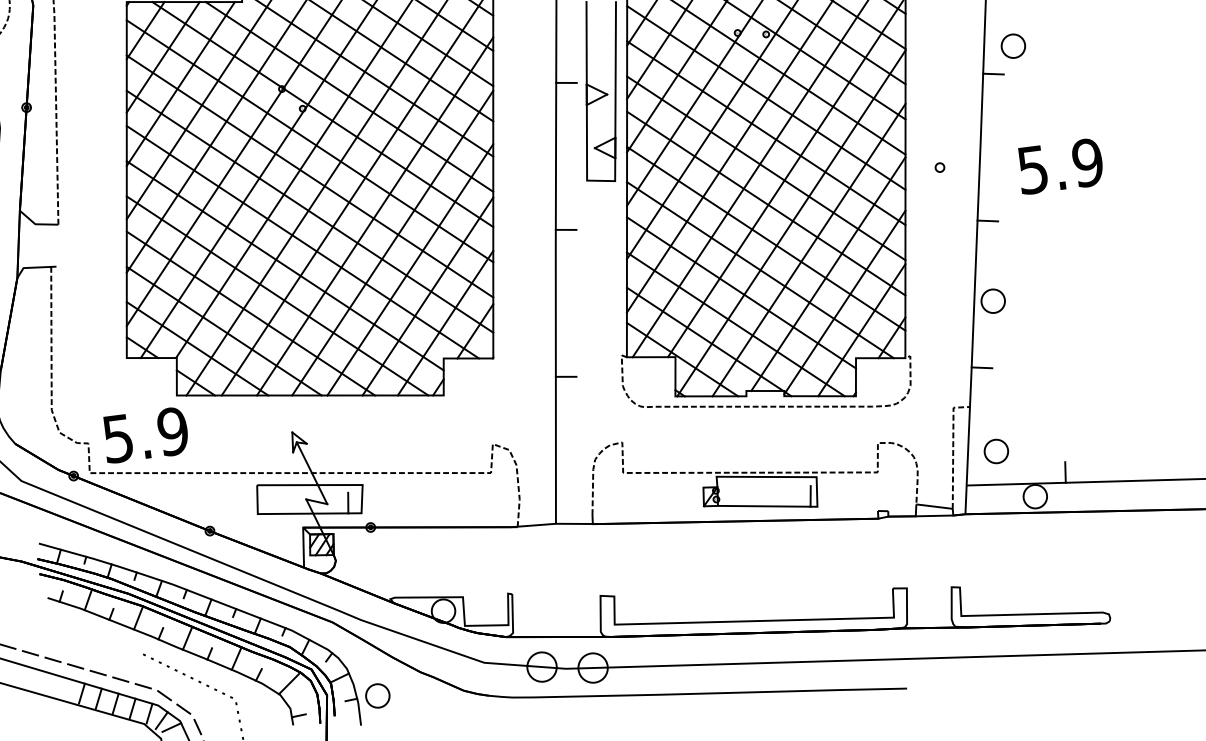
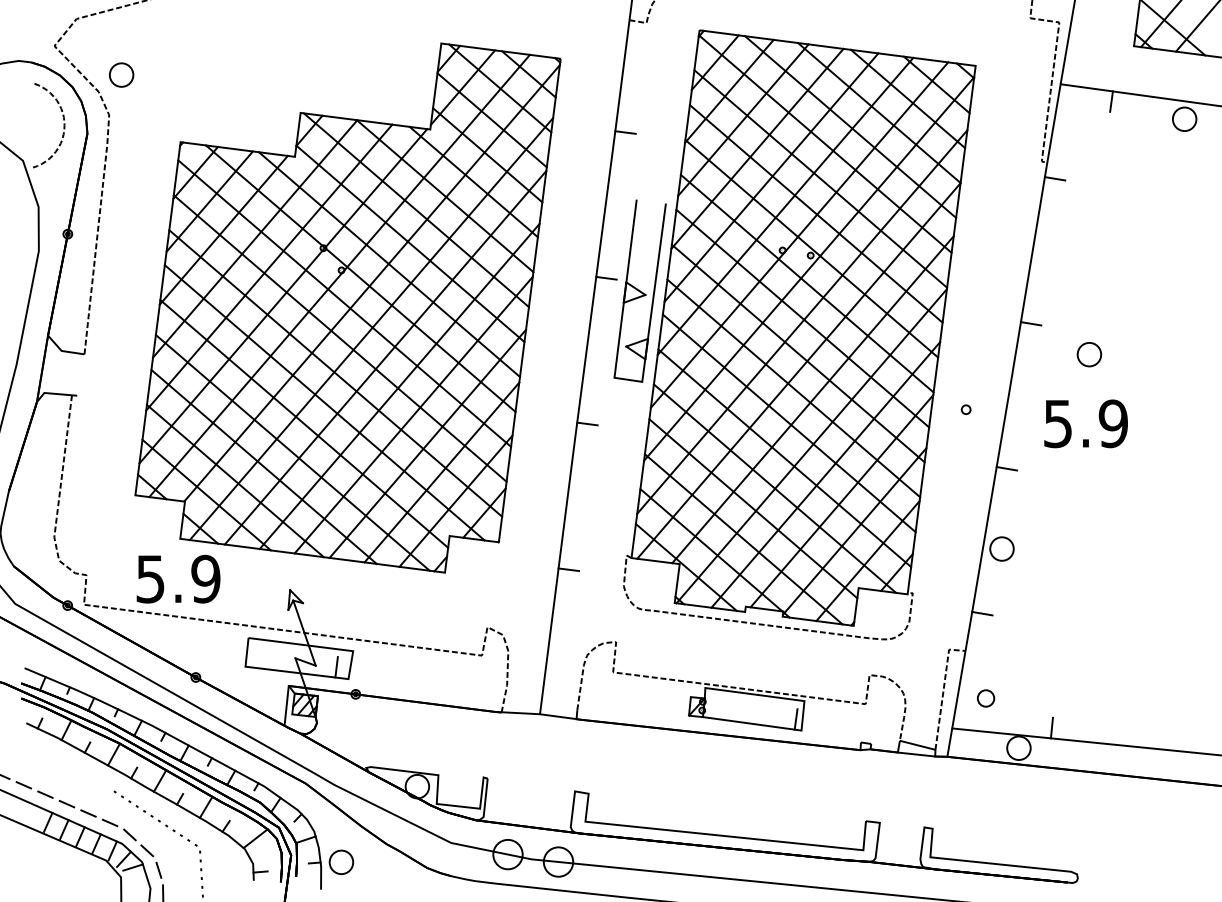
part: (1013, 46) -> (1089, 354), moved
text: (145, 434) -> (178, 578), moved
part: (995, 451) -> (985, 698), size x0.7

